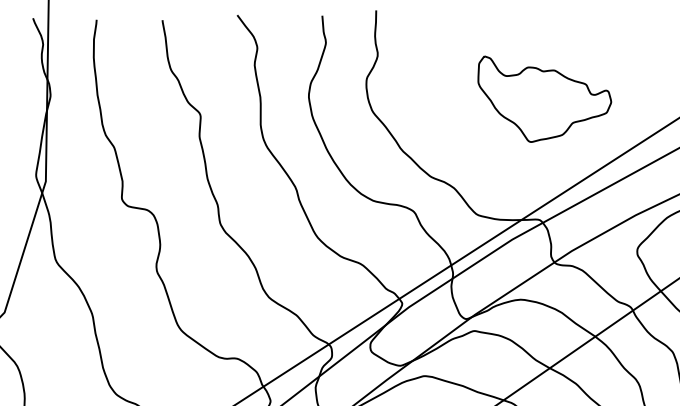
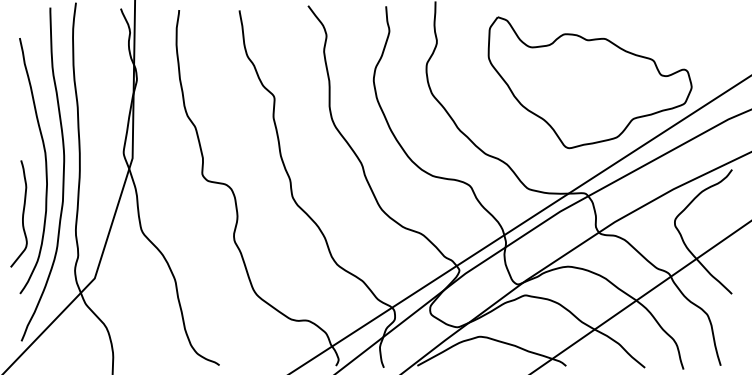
part: (544, 98) -> (589, 82), size x1.67

